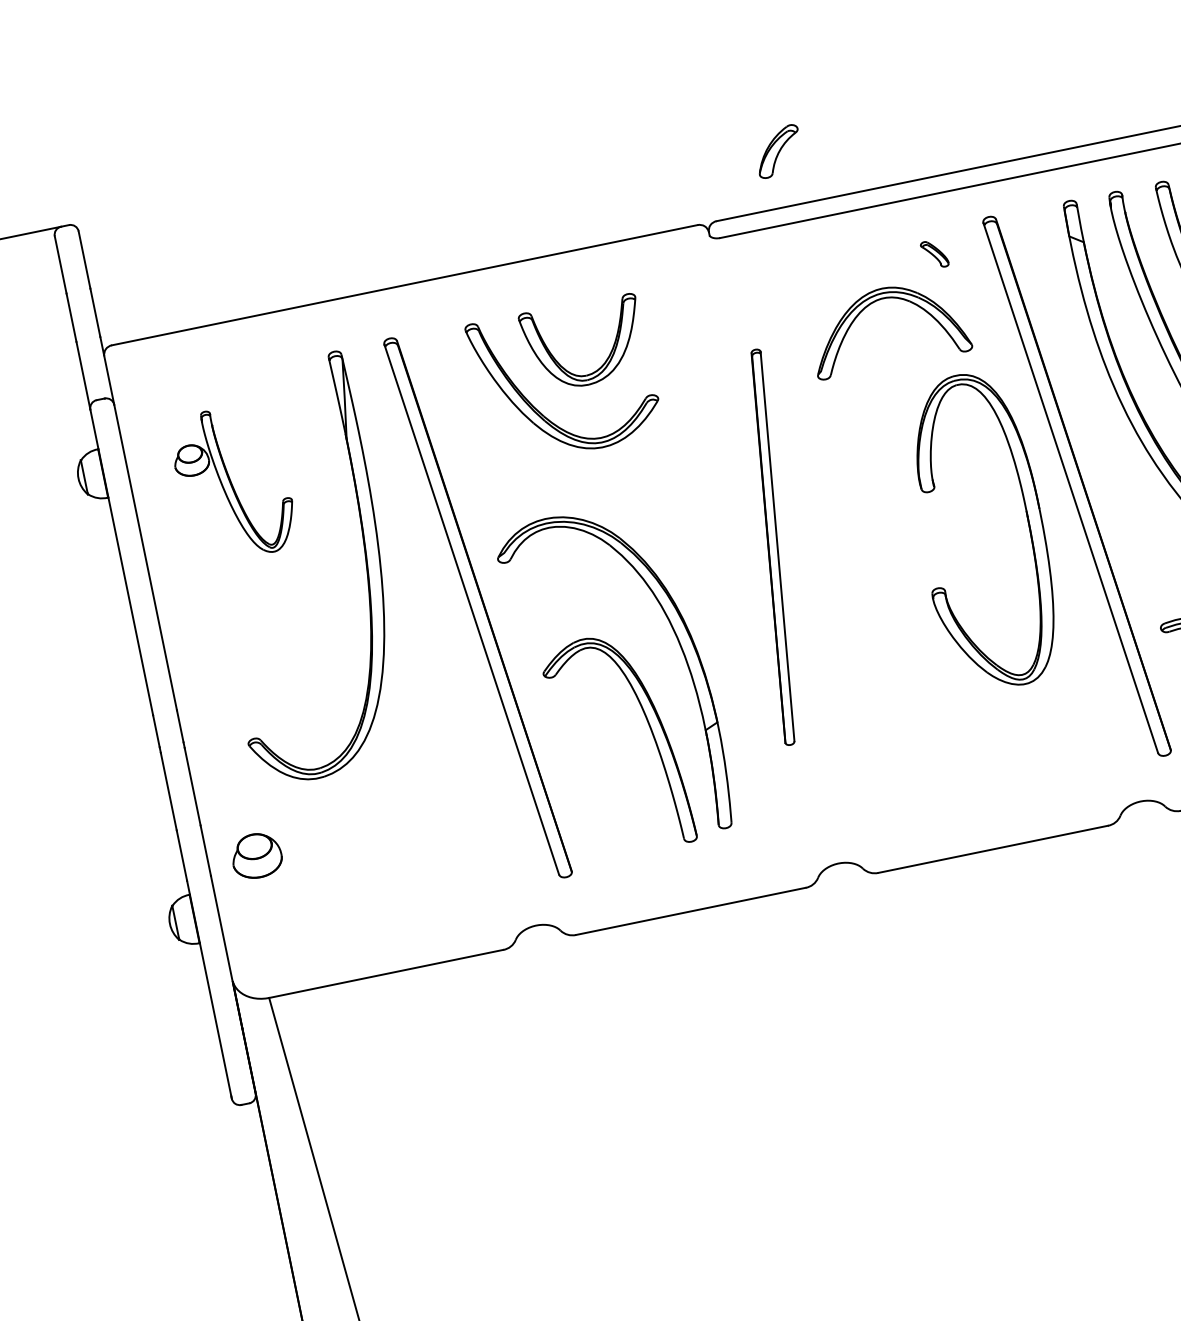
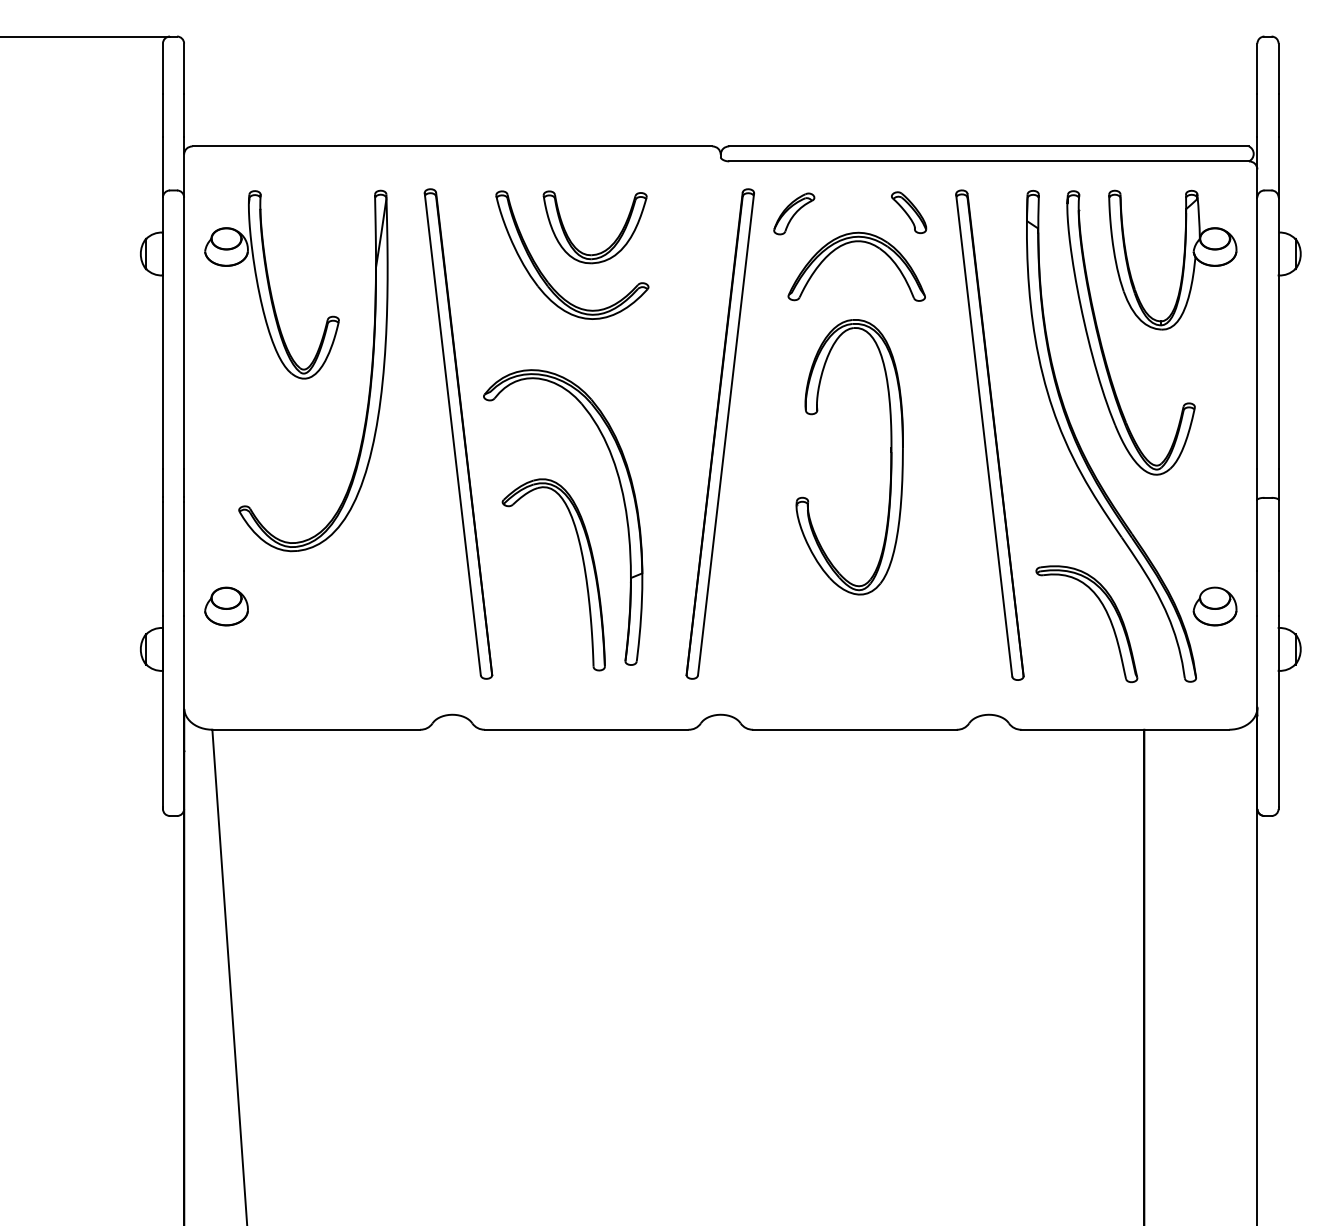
part: (778, 150) -> (794, 213), moved
part: (935, 253) -> (909, 212), size x1.67
part: (232, 482) -> (271, 284), size x1.43
part: (1027, 522) -> (890, 457), moved
part: (772, 546) -> (719, 433), size x1.43

